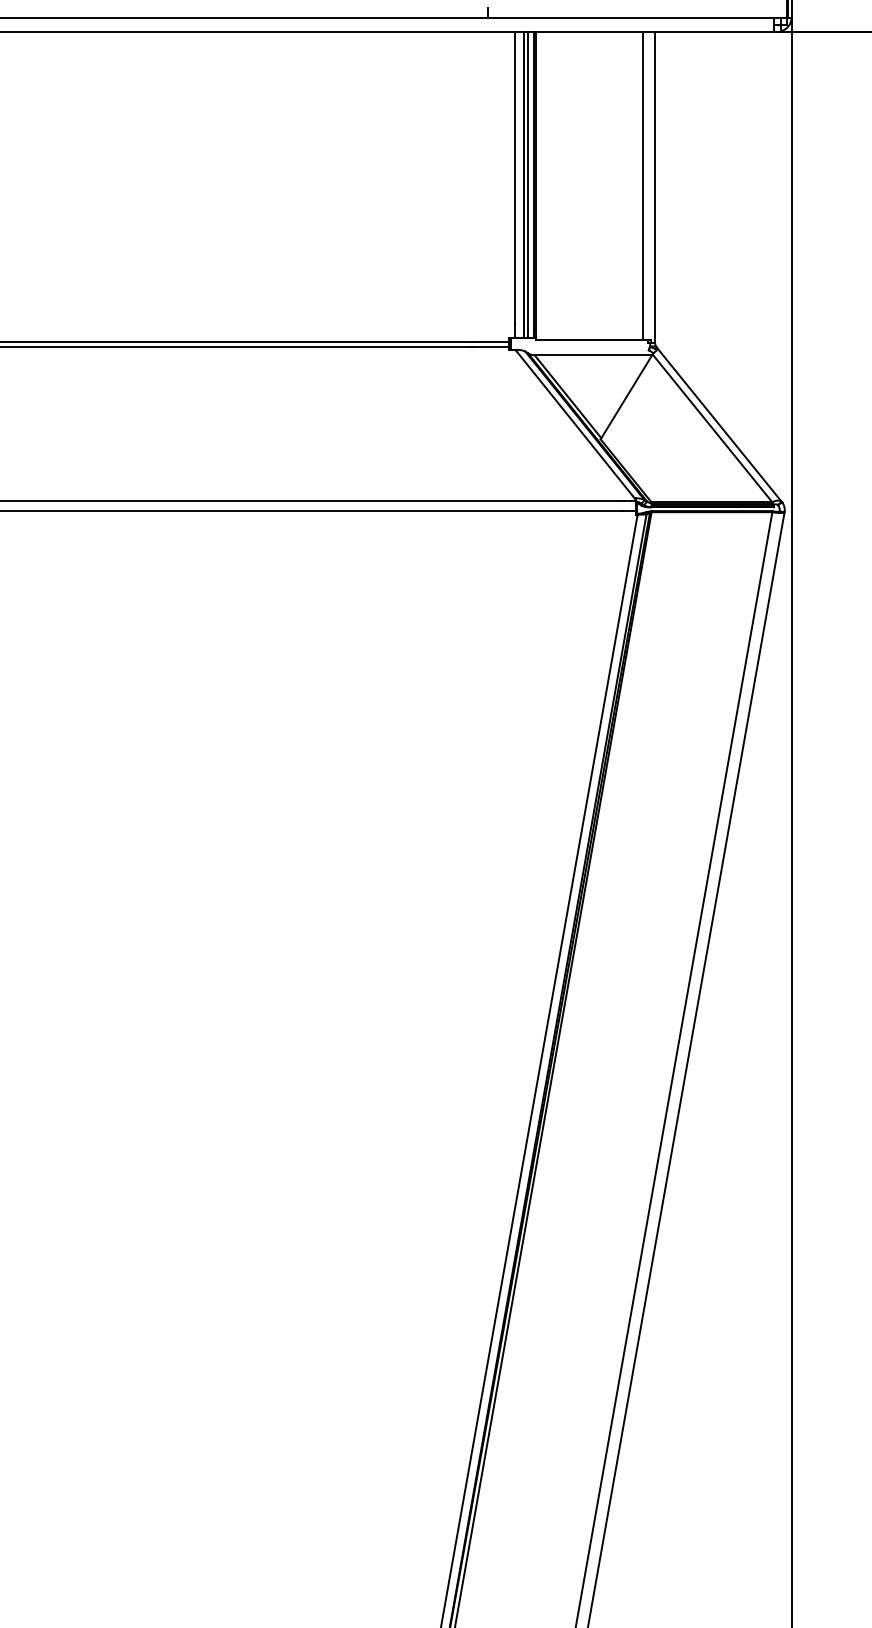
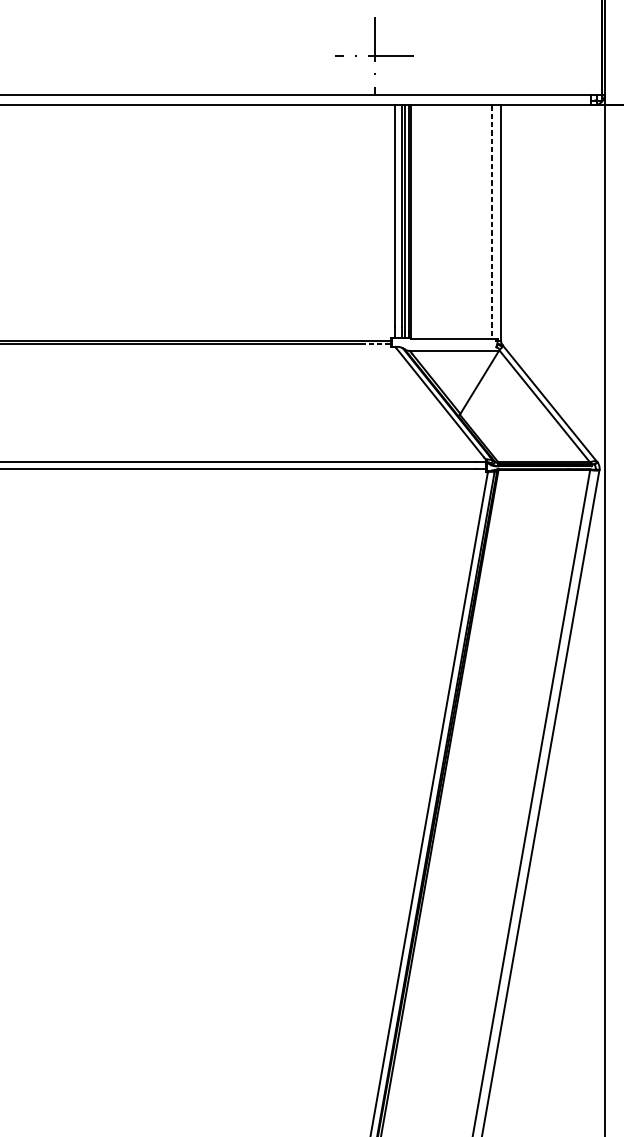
line: (642, 186) -> (491, 222), solid -> dashed
line: (490, 346) -> (376, 344), solid -> dashed

